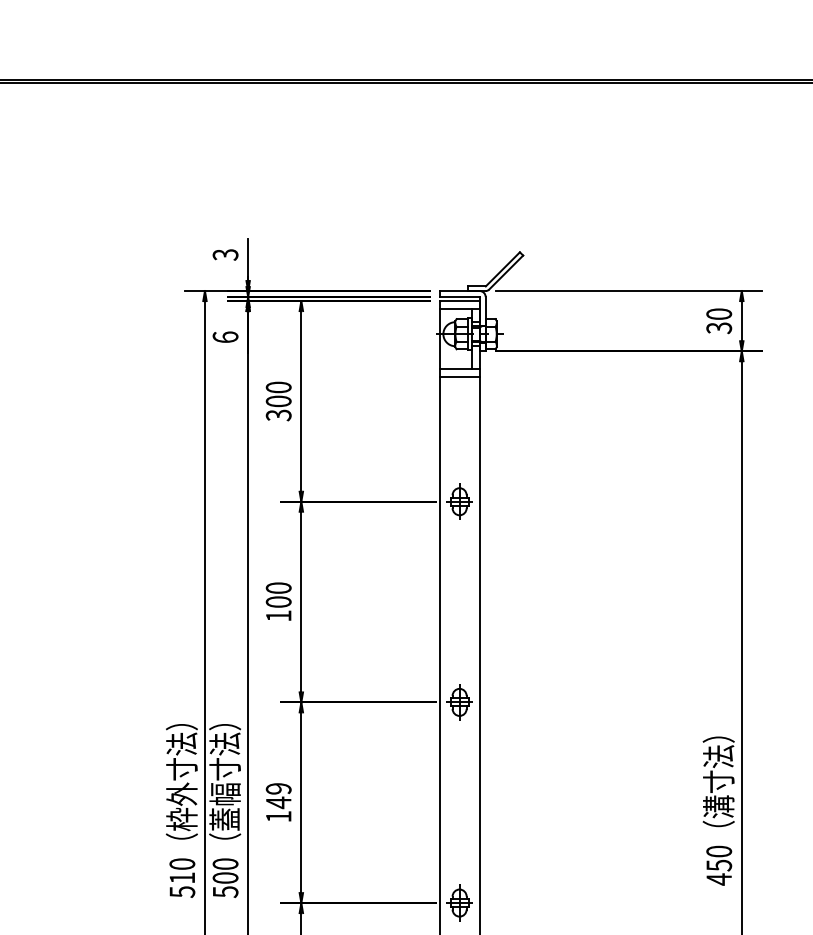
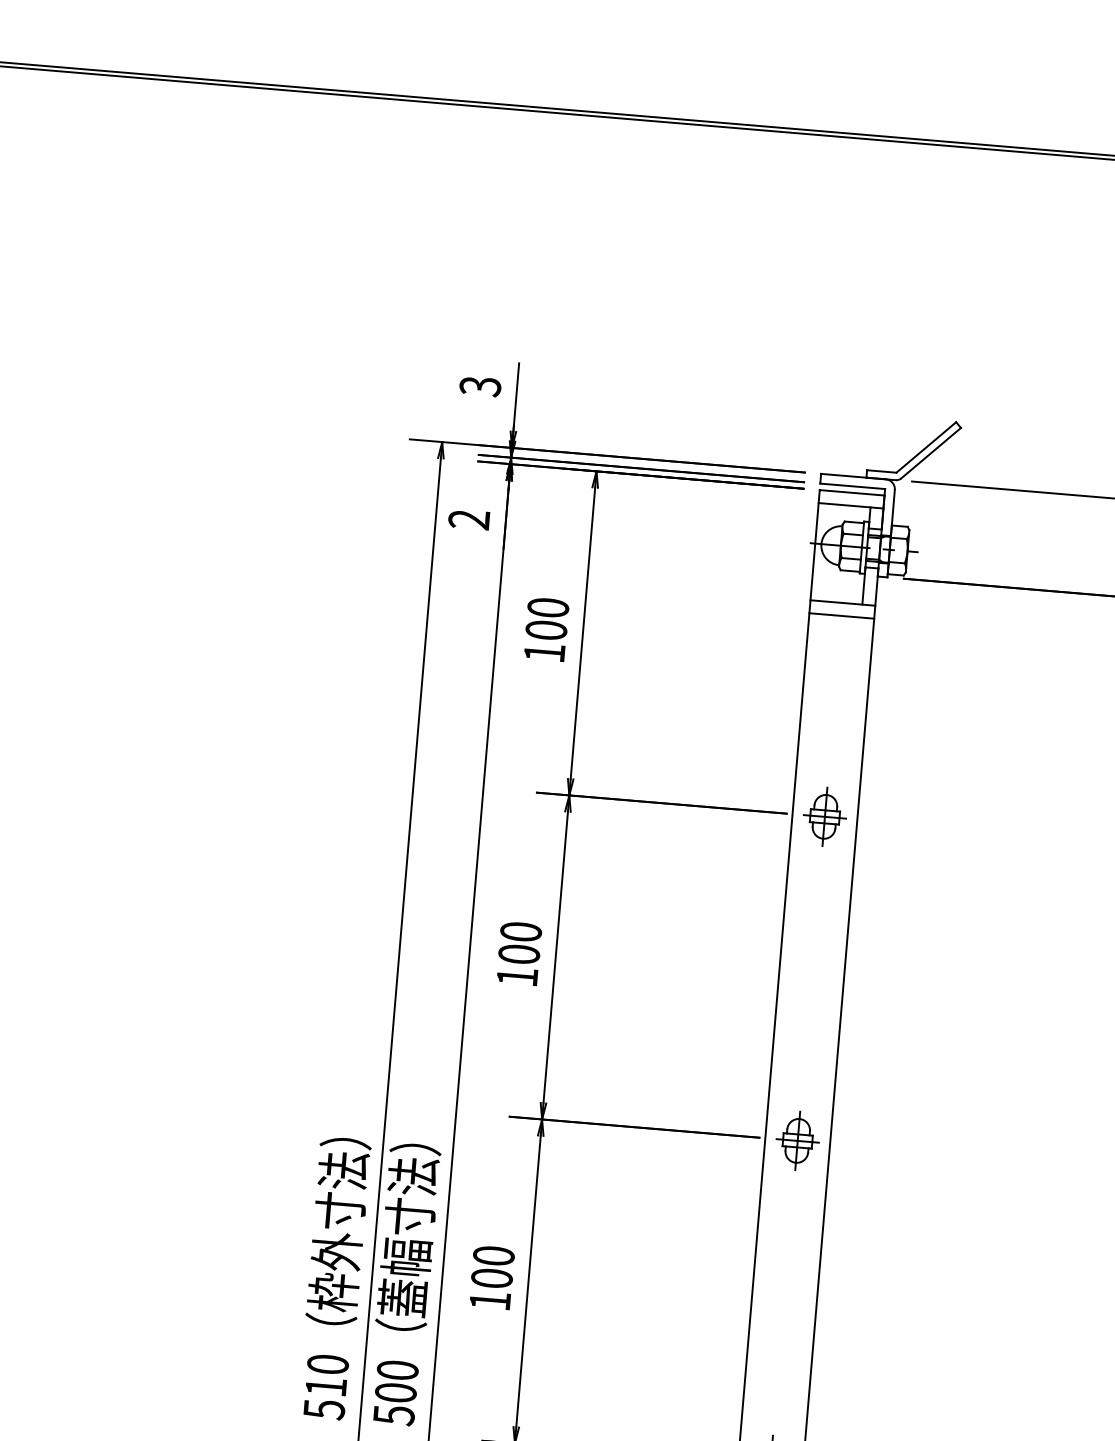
text: (225, 337) -> (469, 519), 6 -> 2
text: (278, 415) -> (544, 653), 300 -> 100
text: (278, 796) -> (492, 1268), 149 -> 100

